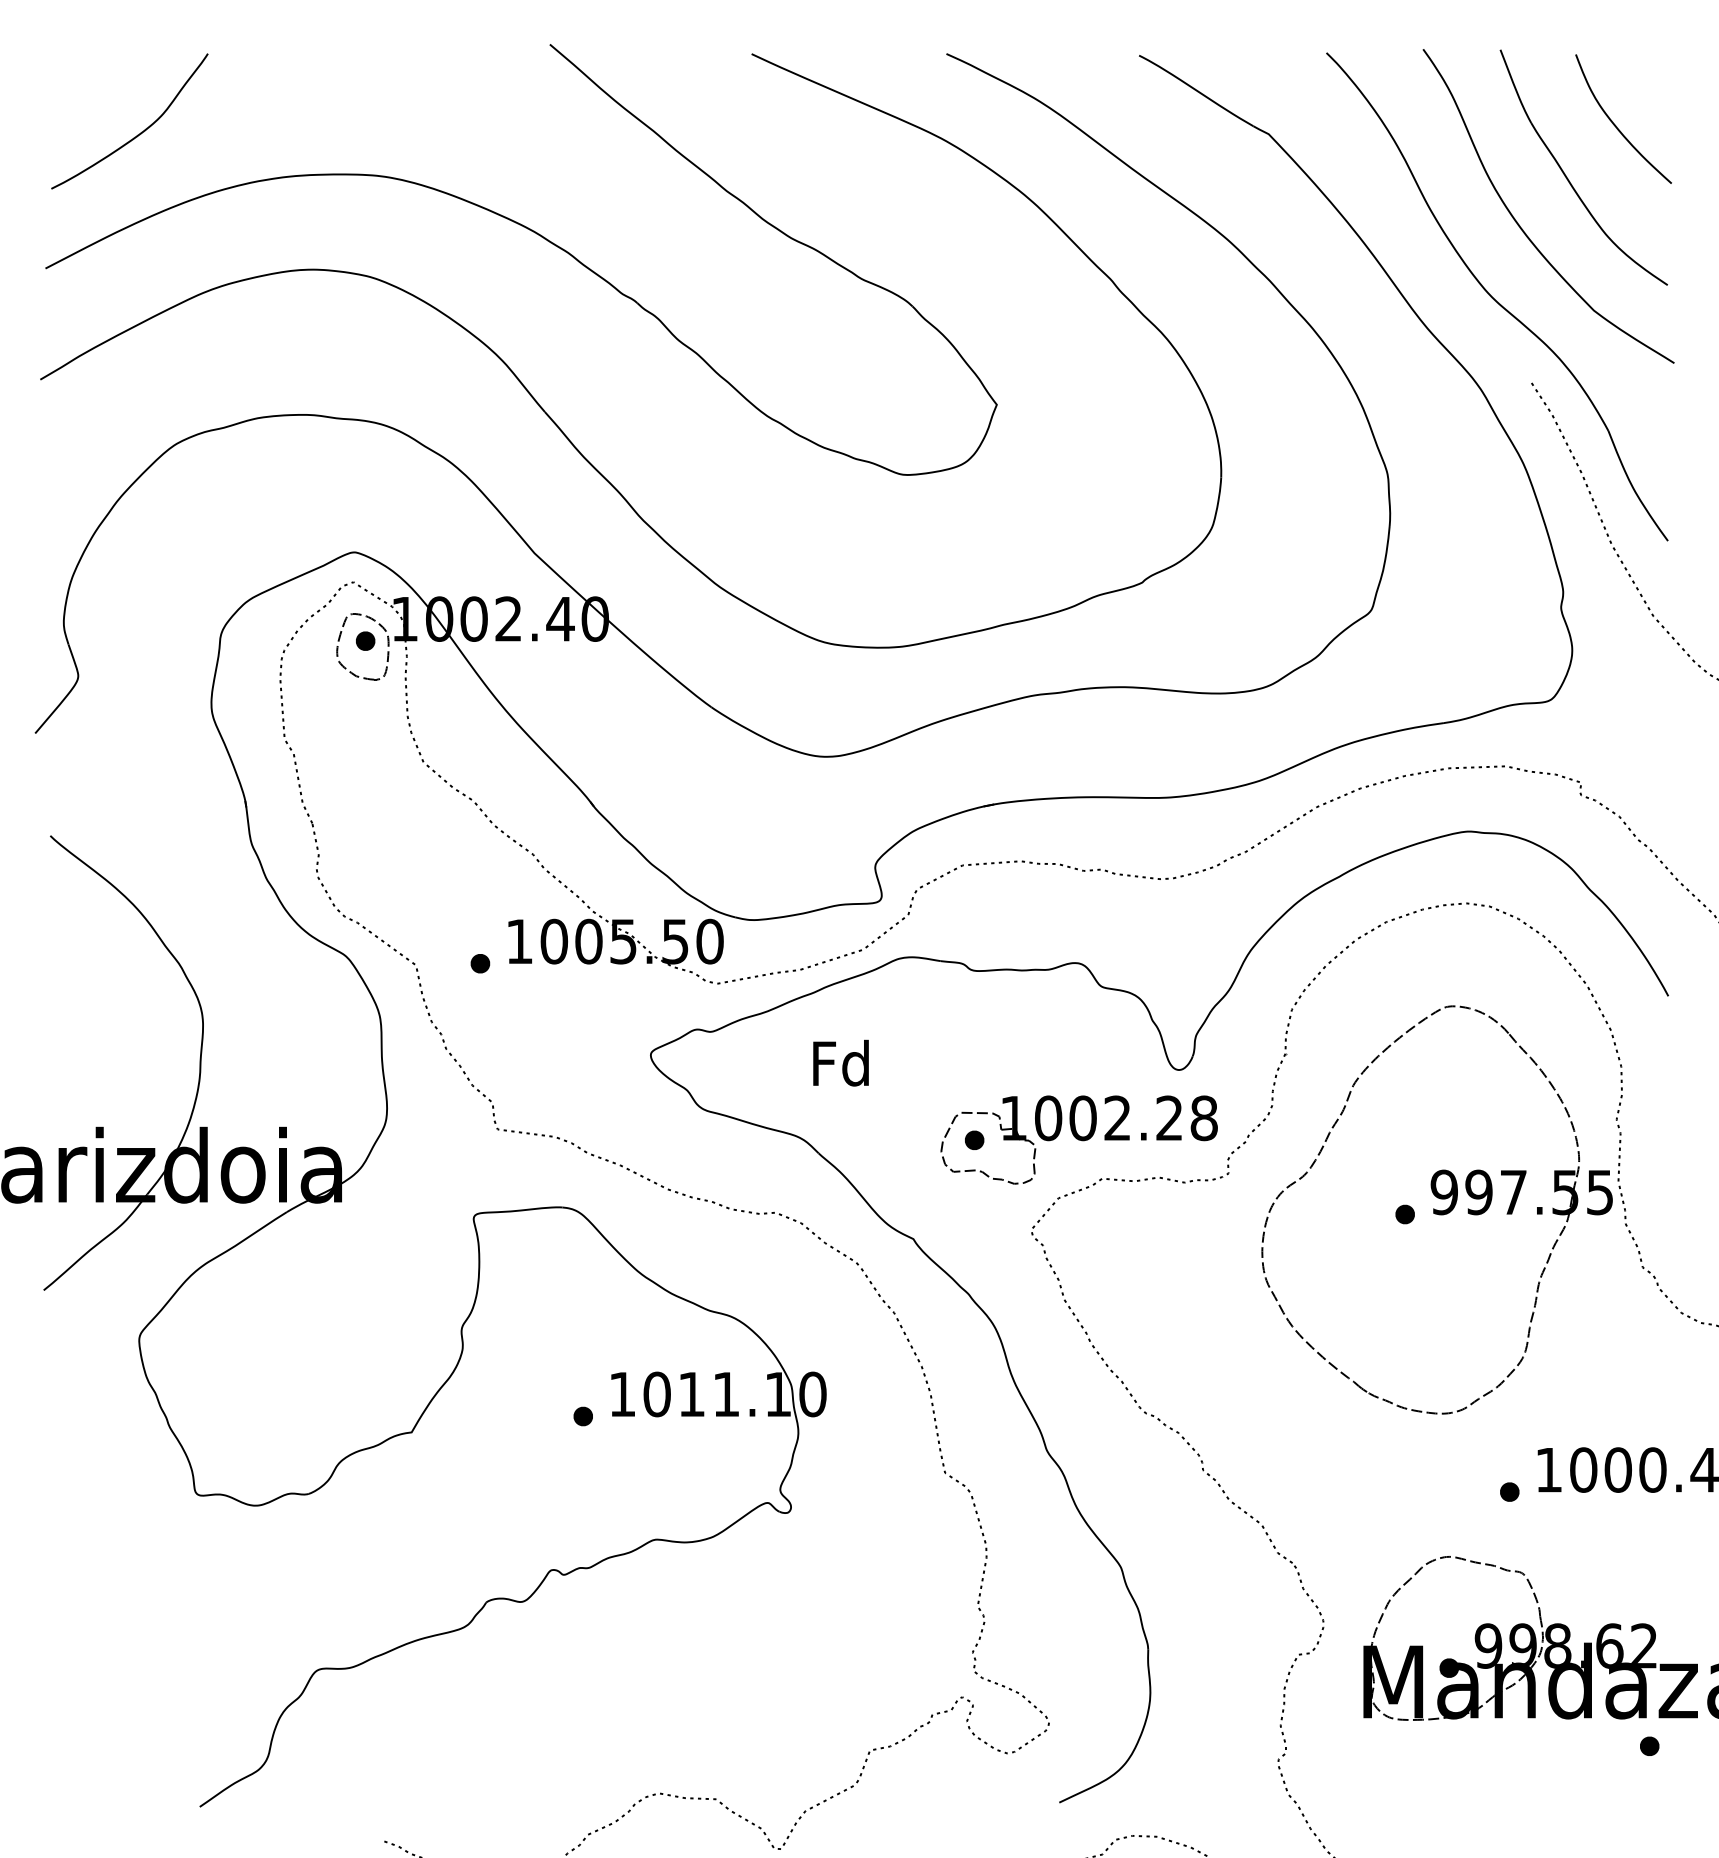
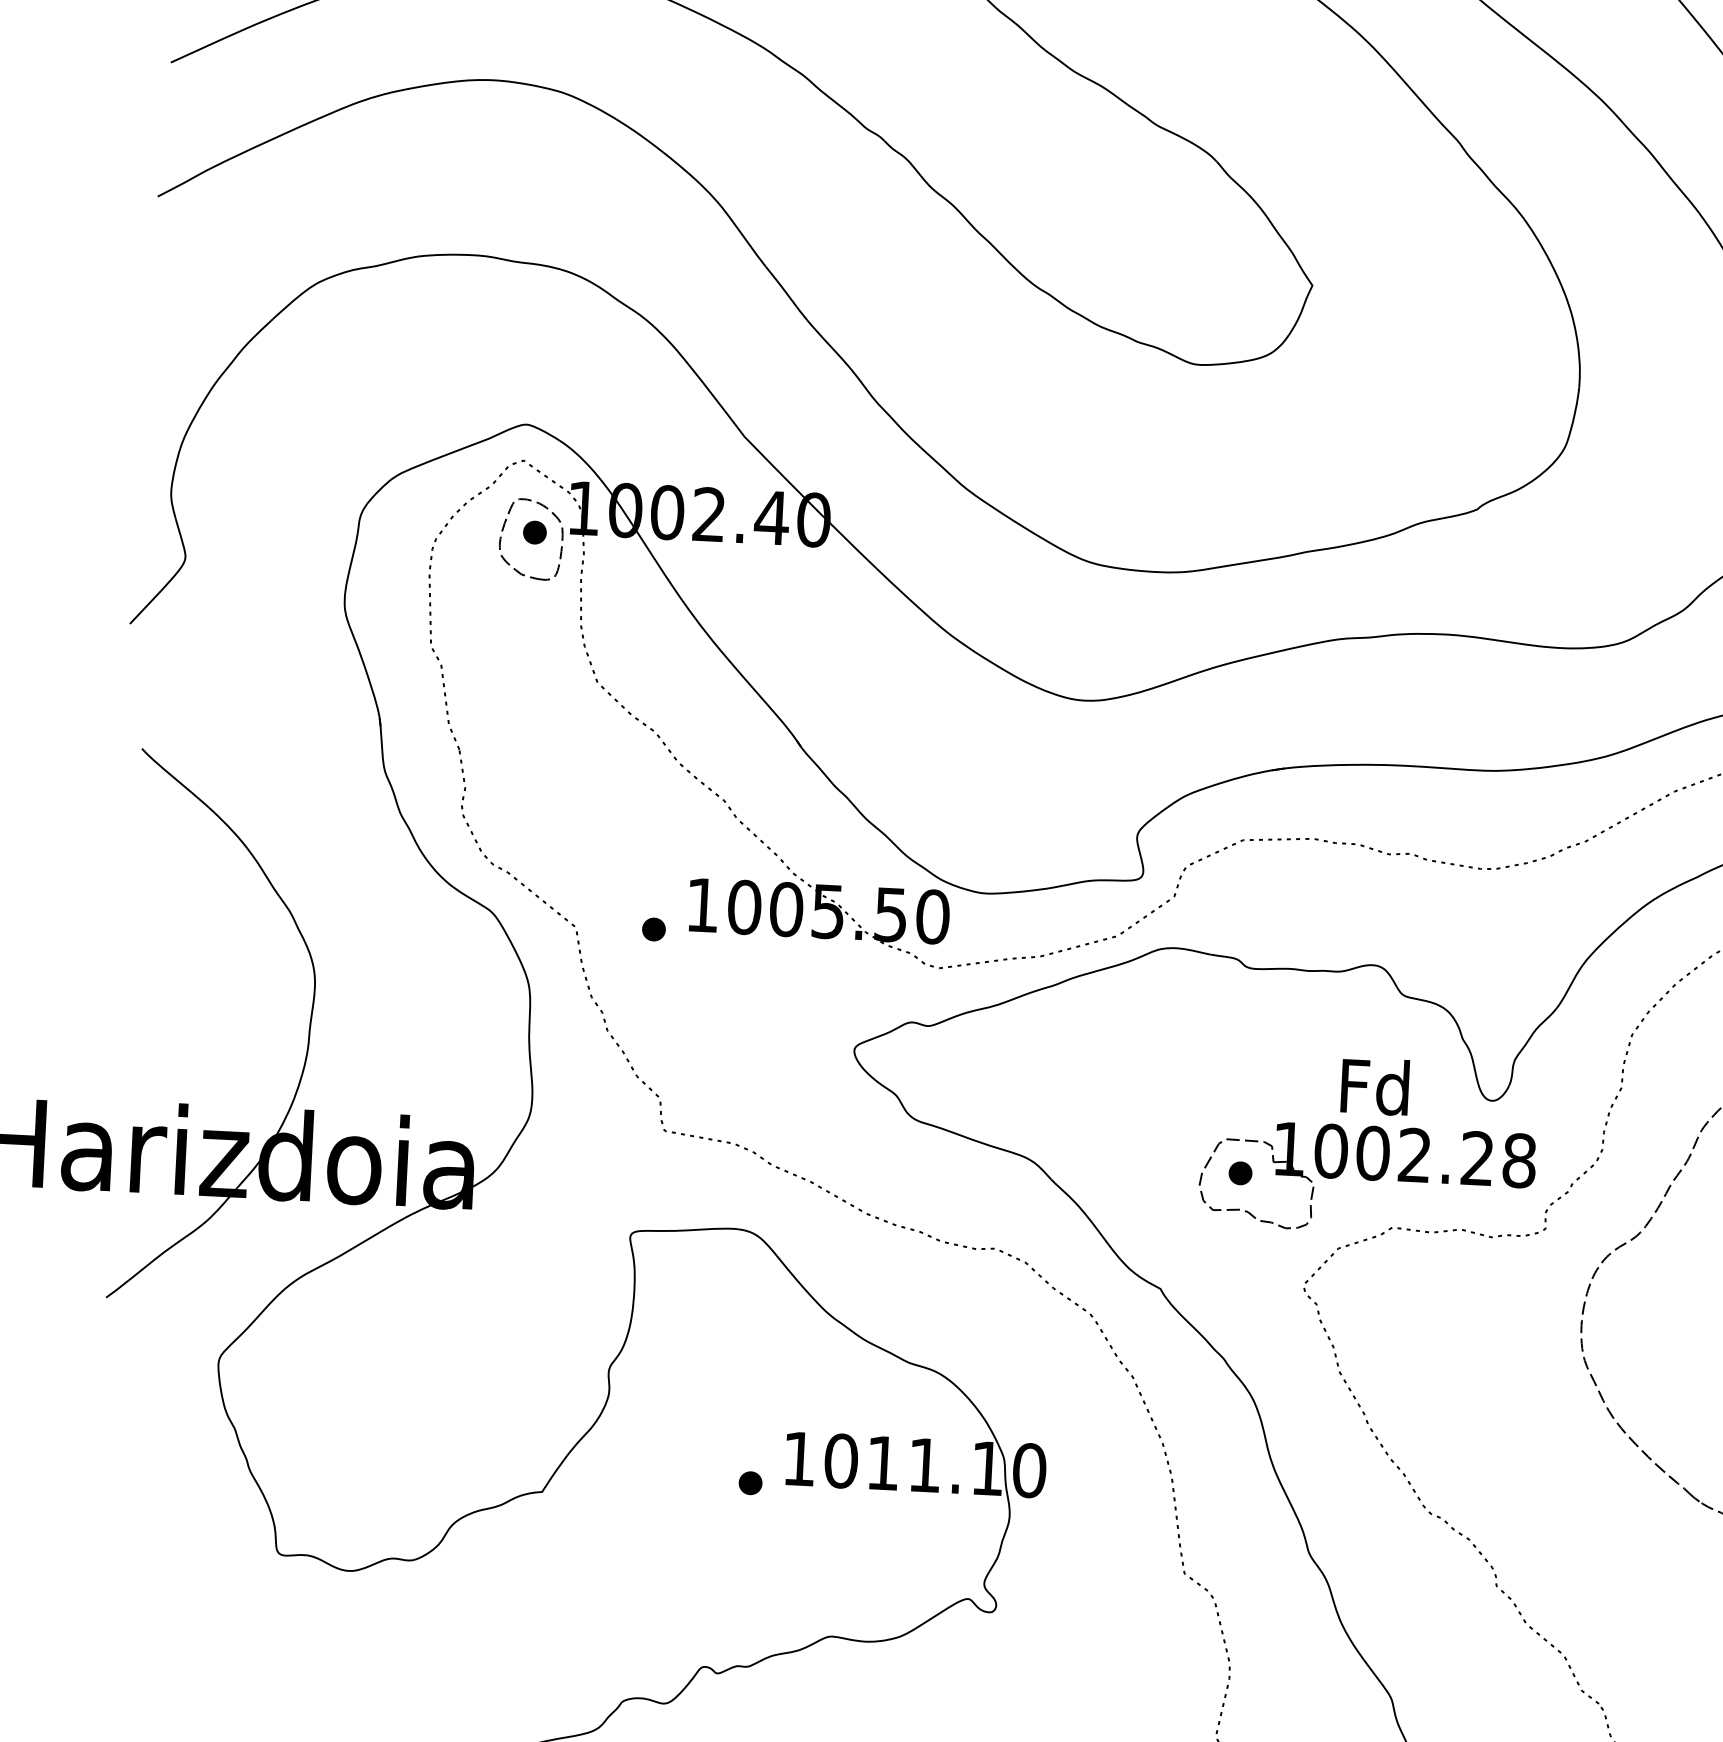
text: (840, 1062) -> (1374, 1085), moved

